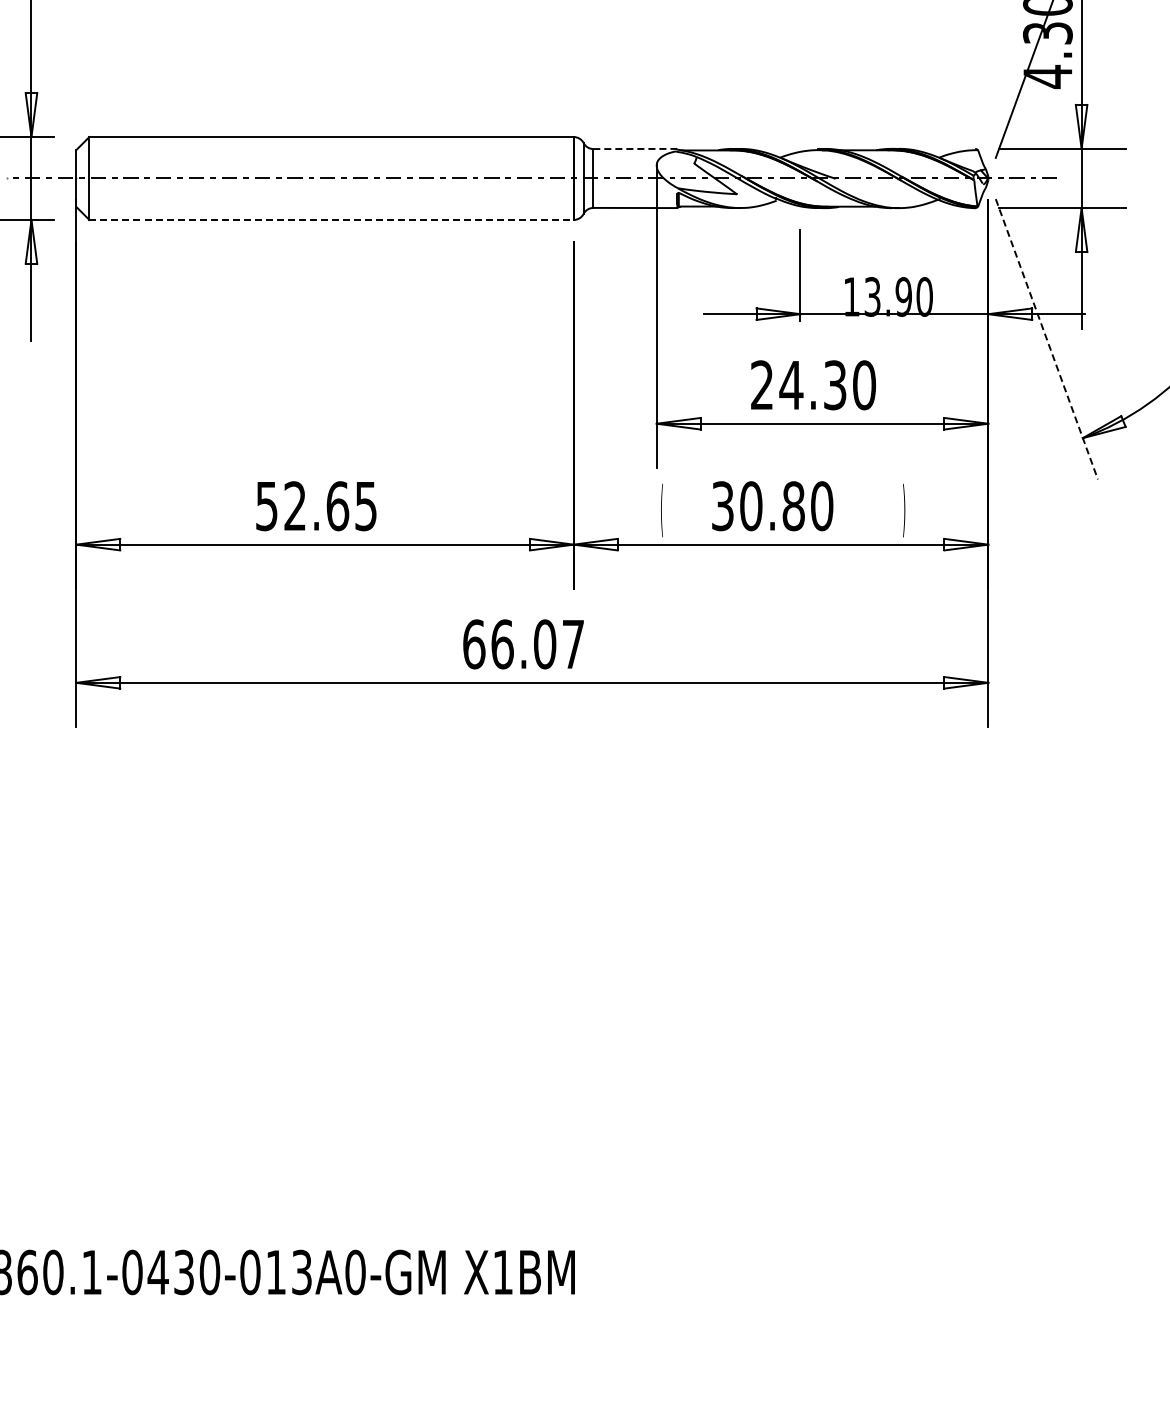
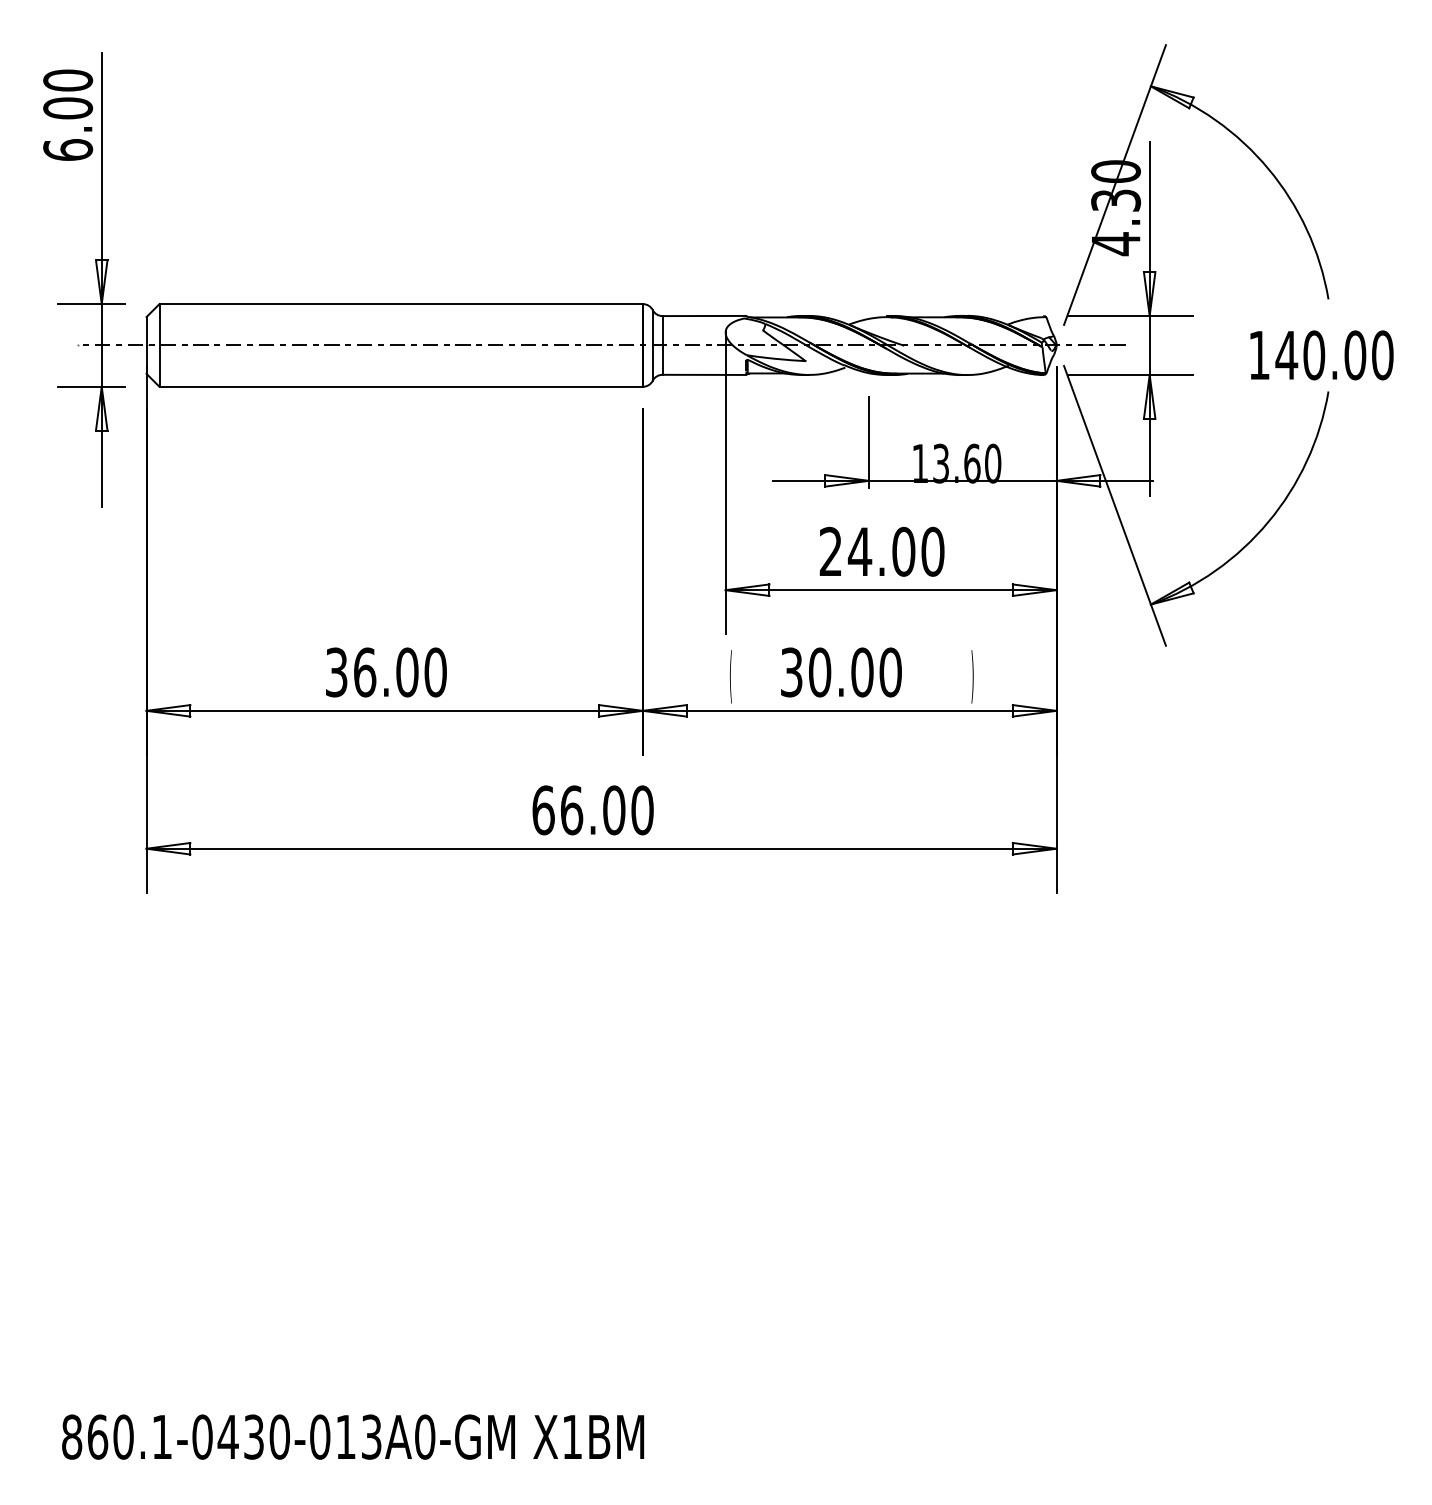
line: (635, 149) -> (704, 316), dashed -> solid
line: (331, 219) -> (401, 386), dashed -> solid
text: (904, 296) -> (972, 463), 13.90 -> 13.60
line: (1047, 338) -> (1115, 505), dashed -> solid
text: (834, 384) -> (903, 551), 24.30 -> 24.00
text: (316, 506) -> (386, 672), 52.65 -> 36.00
text: (793, 506) -> (862, 672), 30.80 -> 30.00
text: (573, 644) -> (642, 810), 66.07 -> 66.00

